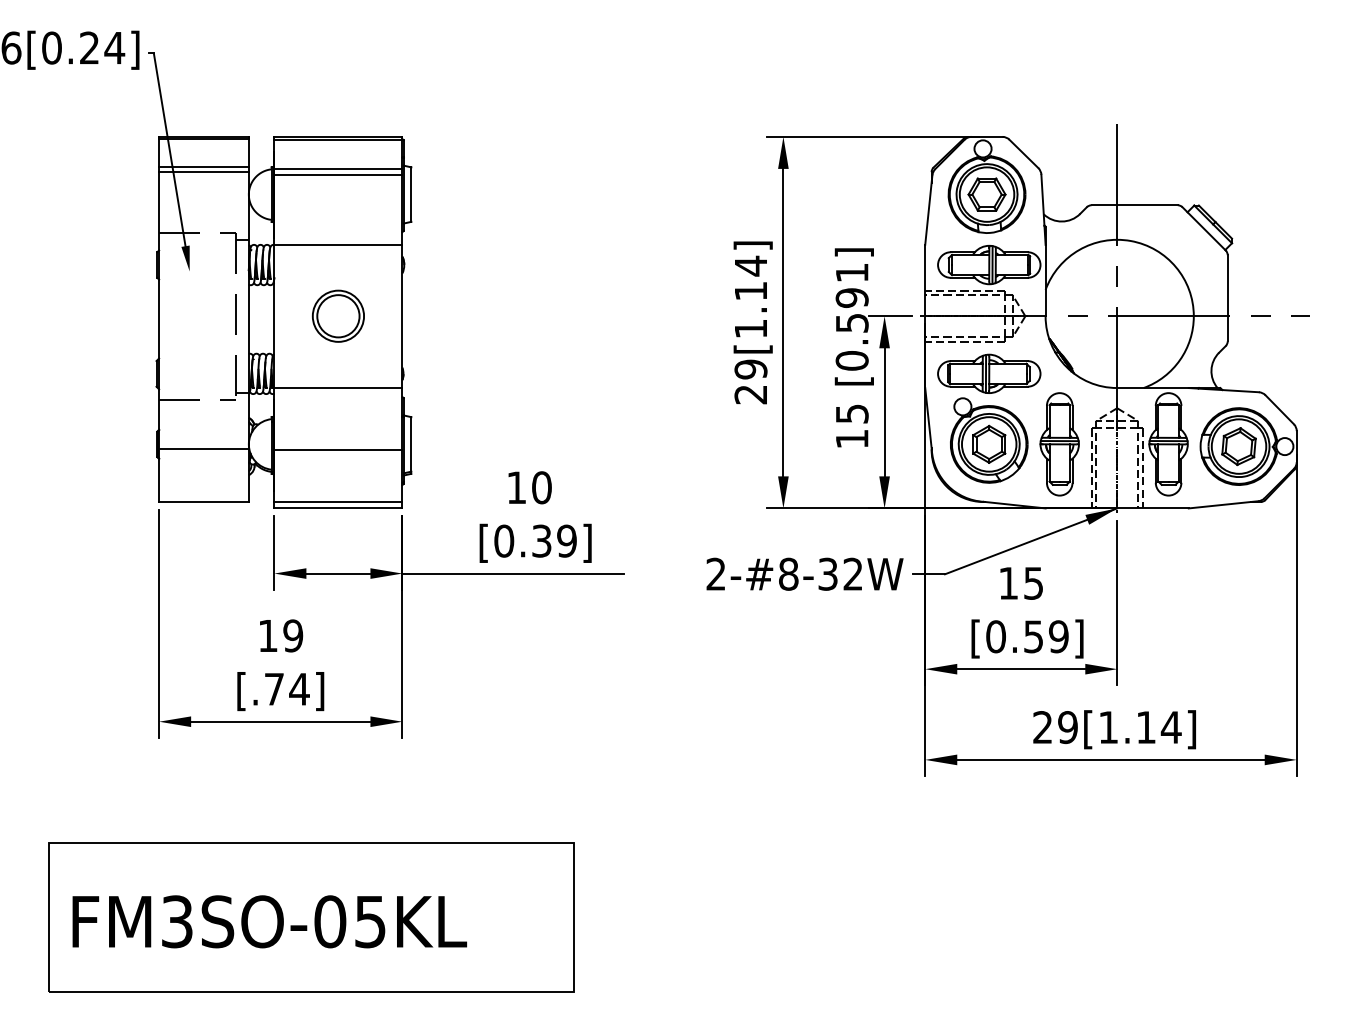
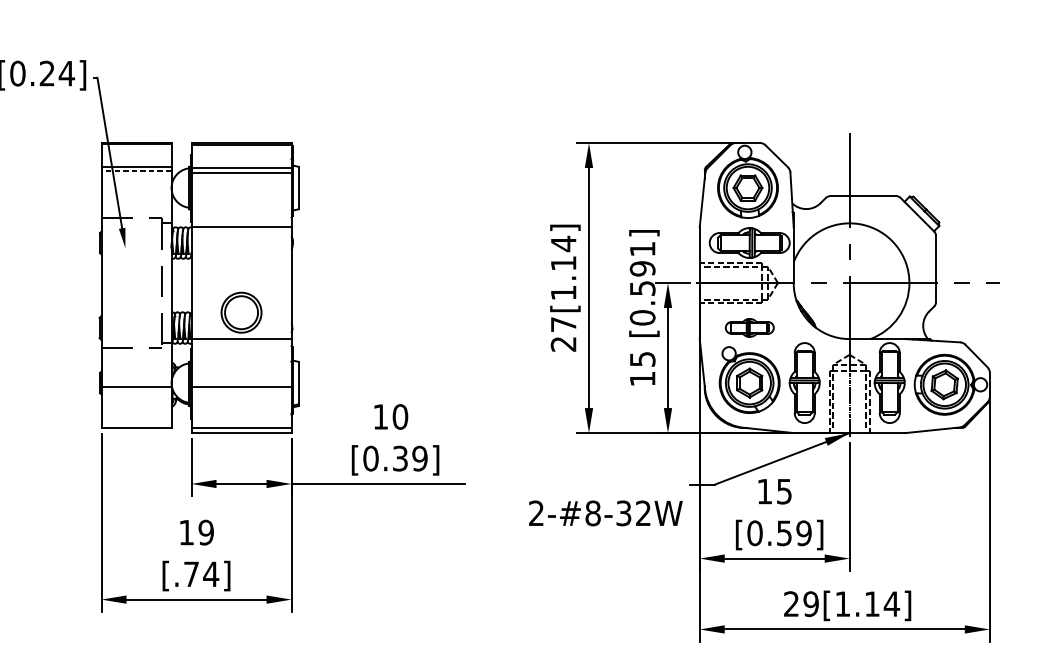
line: (203, 172) -> (136, 170), solid -> dashed
part: (337, 315) -> (240, 312), moved
text: (750, 369) -> (563, 324), 29[1.14] -> 27[1.14]
part: (989, 373) -> (749, 327), size x0.6
text: (804, 573) -> (605, 512), moved

